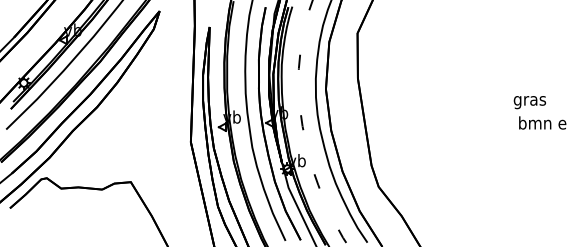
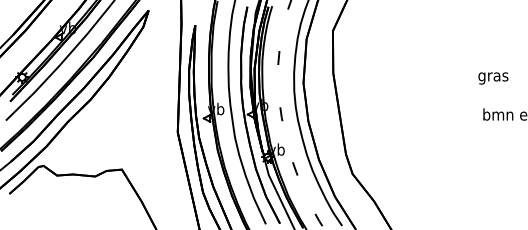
text: (530, 102) -> (493, 78), moved

